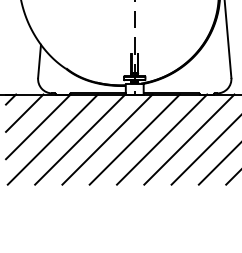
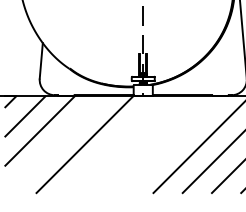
line: (52, 139) -> (55, 144), removed
line: (107, 139) -> (114, 144), removed
line: (134, 139) -> (142, 144), removed
line: (162, 139) -> (172, 144), removed

